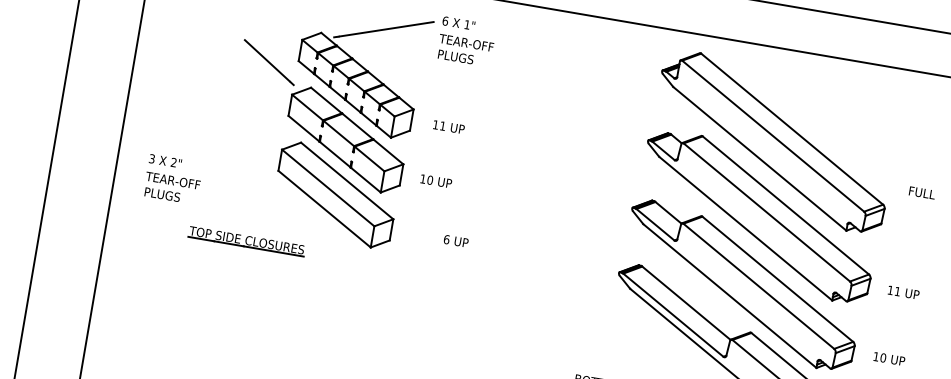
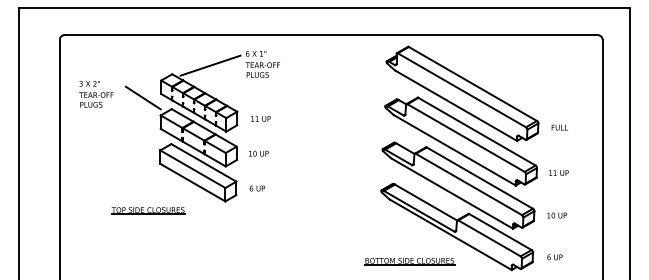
text: (173, 179) -> (96, 94), moved
text: (921, 192) -> (559, 127), moved
text: (456, 241) -> (257, 188), moved

